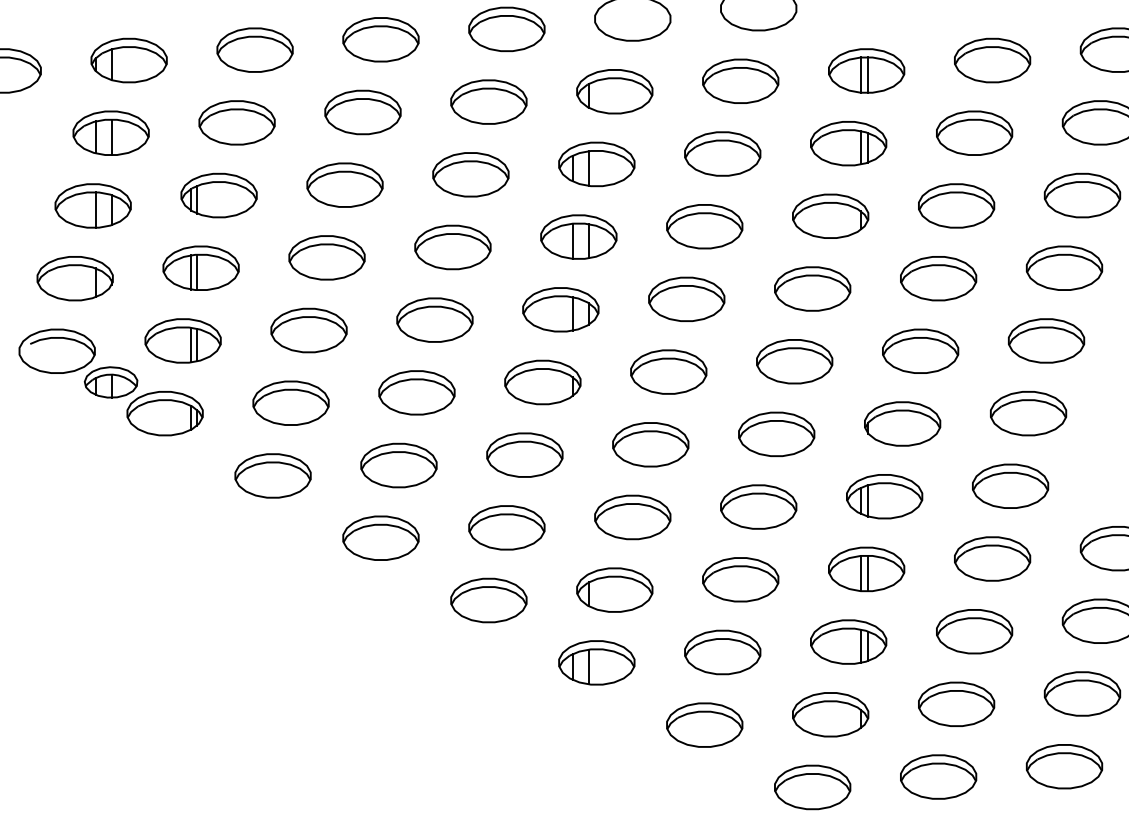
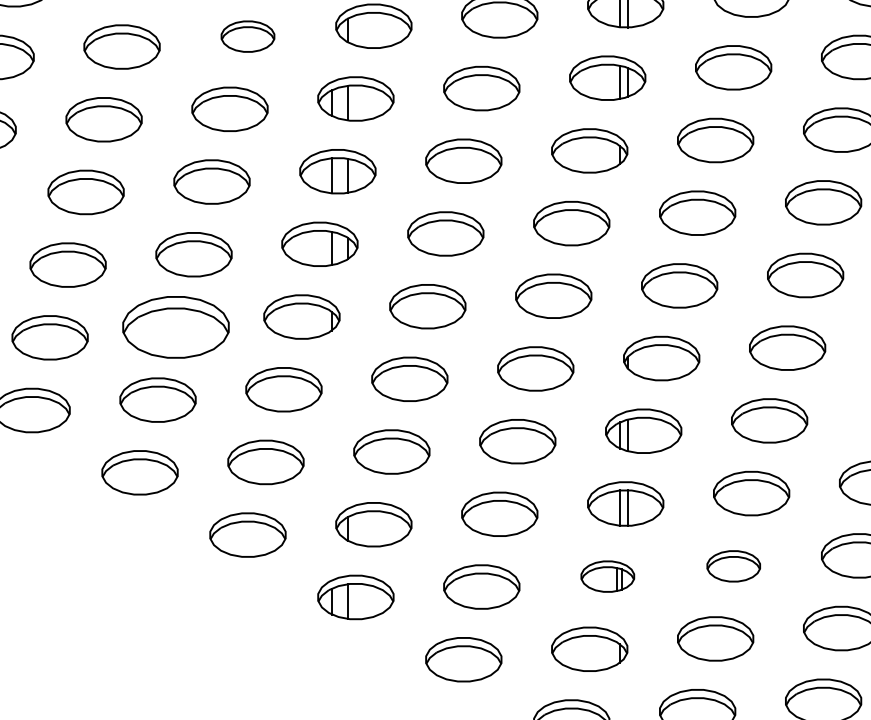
part: (488, 101) -> (247, 36), size x0.7
part: (416, 392) -> (175, 327), size x1.4
part: (974, 631) -> (733, 566), size x0.7
part: (848, 641) -> (607, 576), size x0.7

